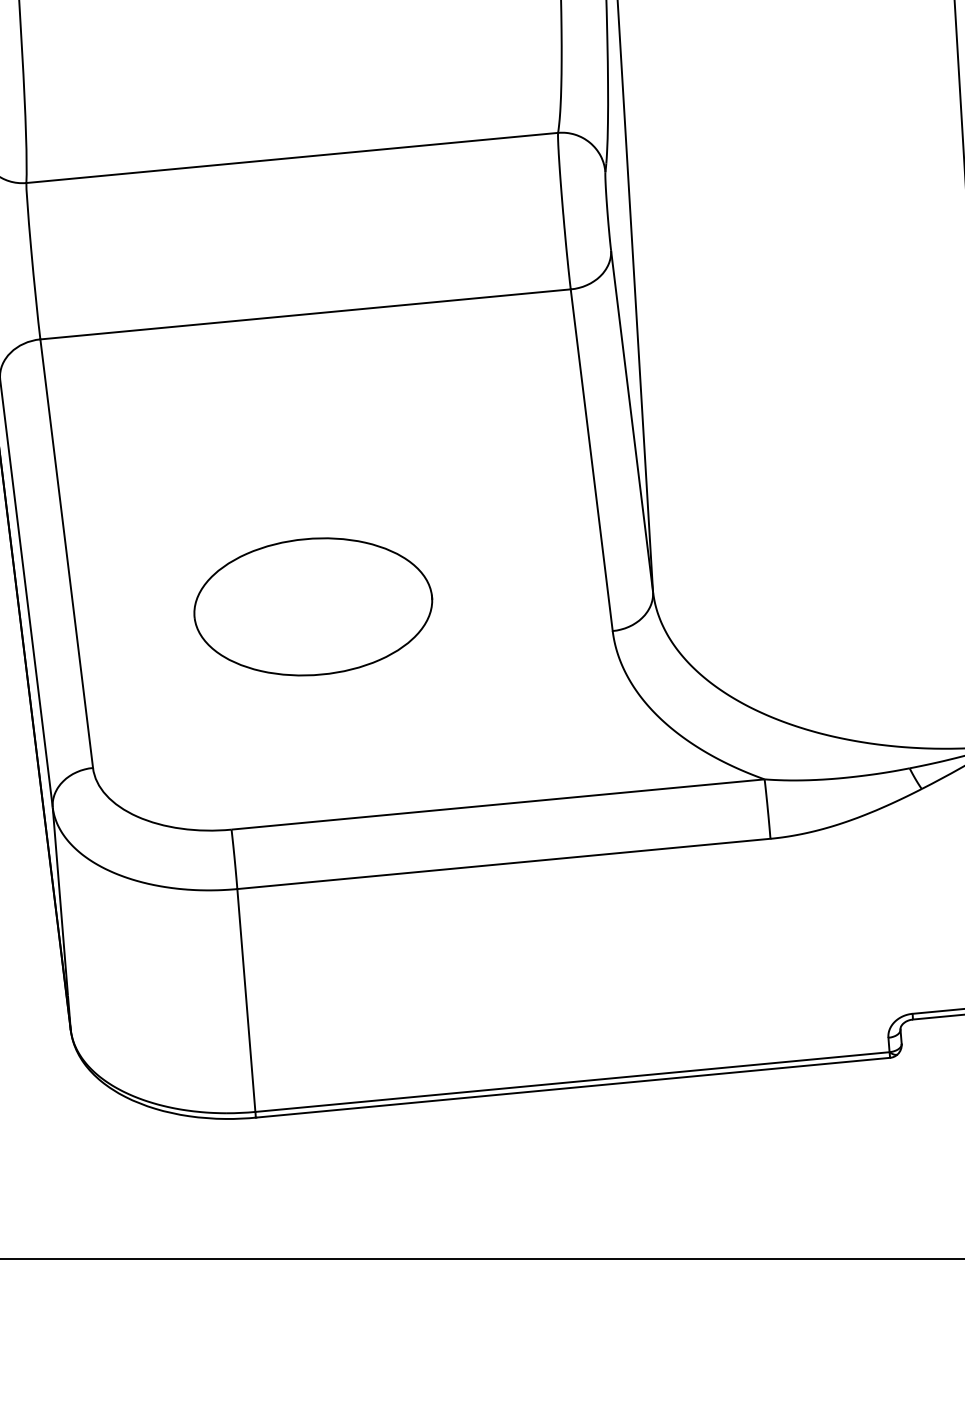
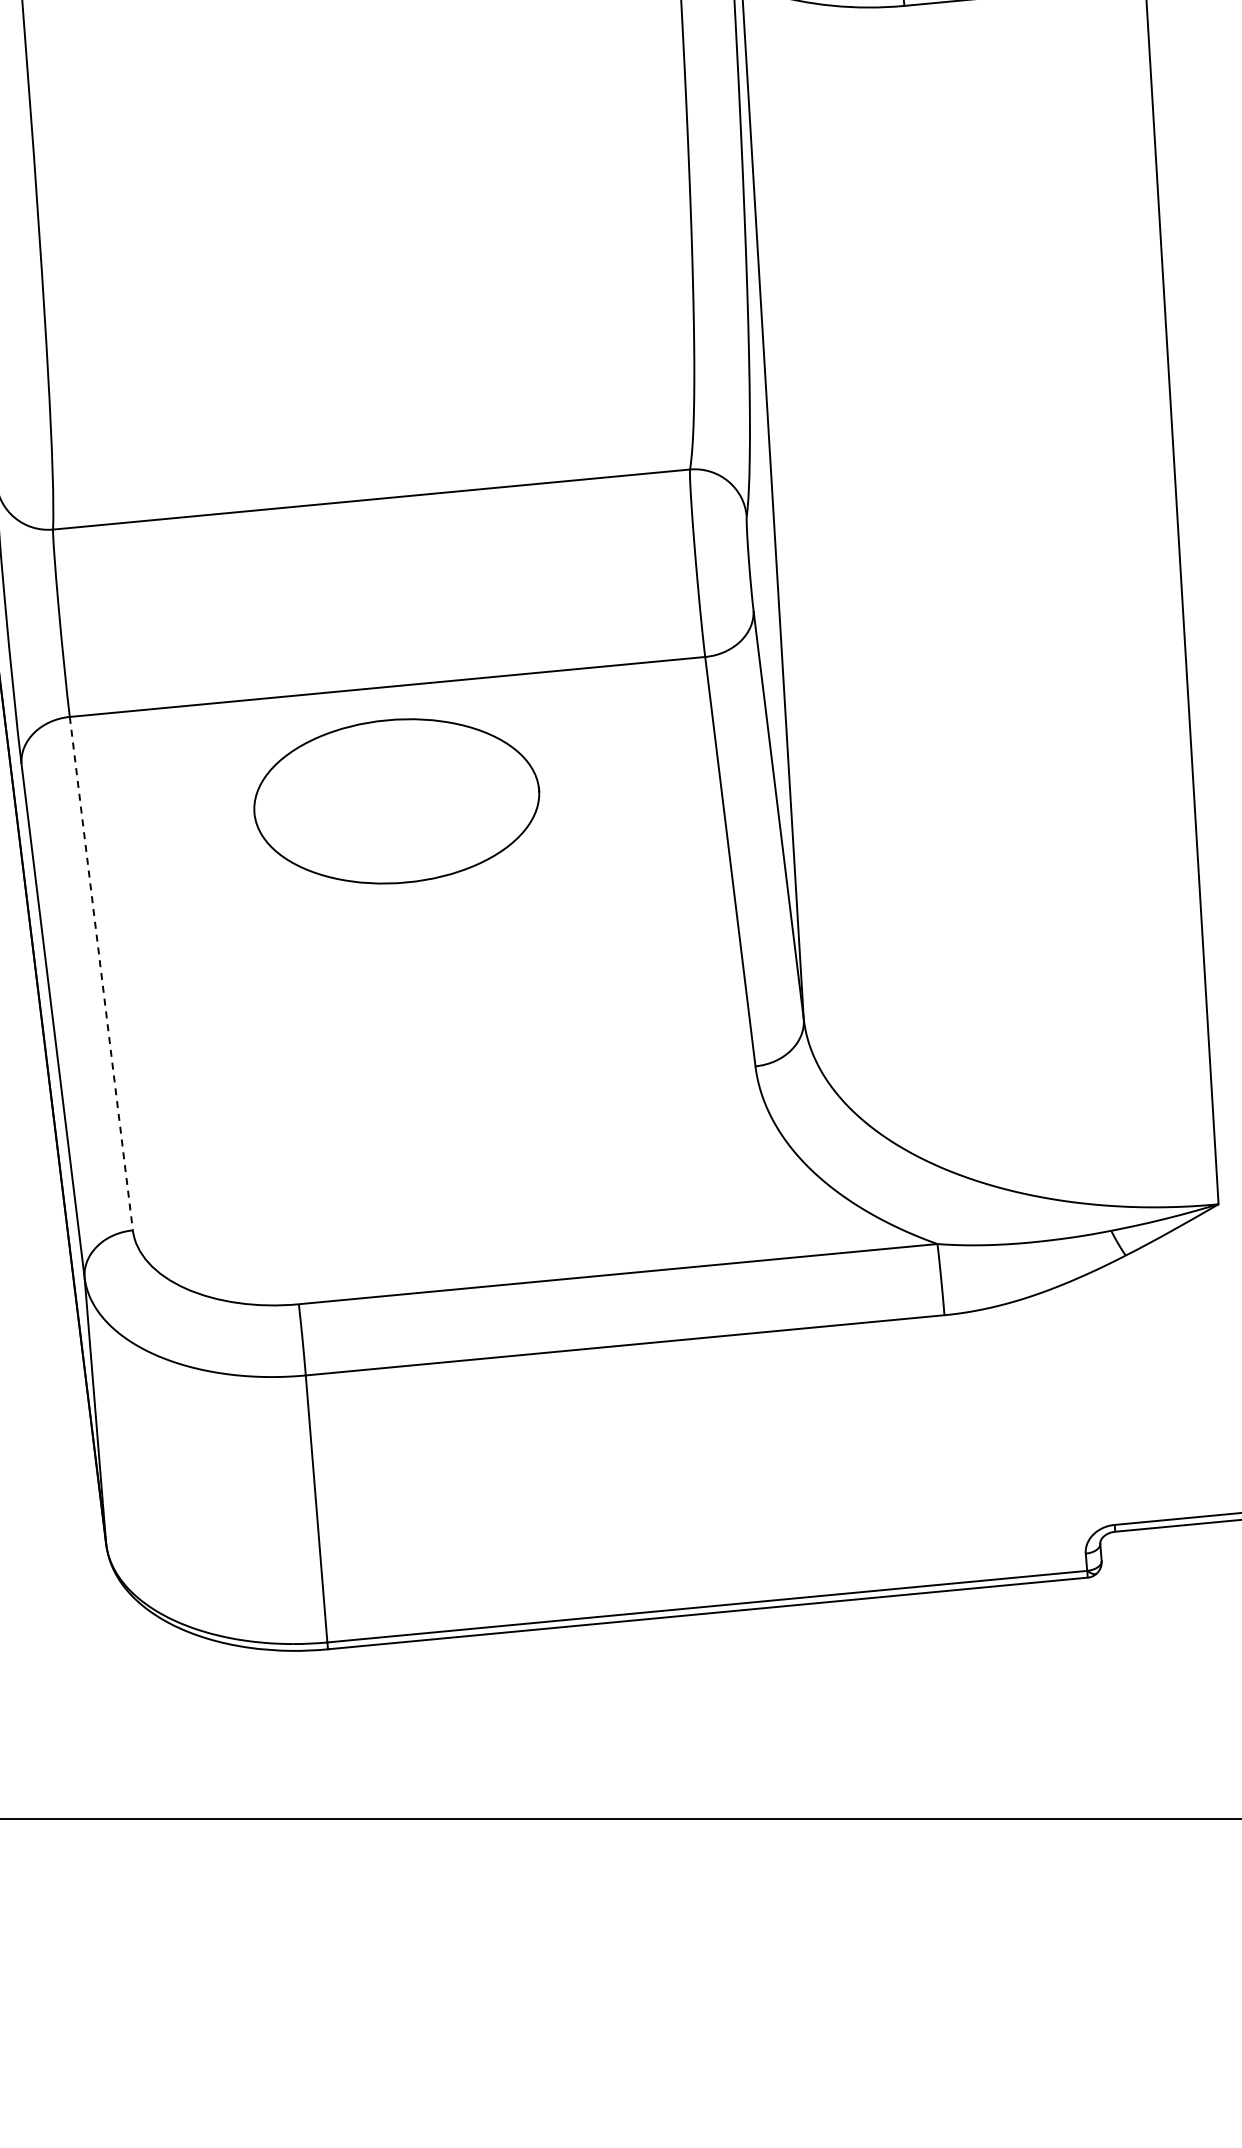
line: (66, 553) -> (101, 973), solid -> dashed
part: (313, 606) -> (396, 801), moved

